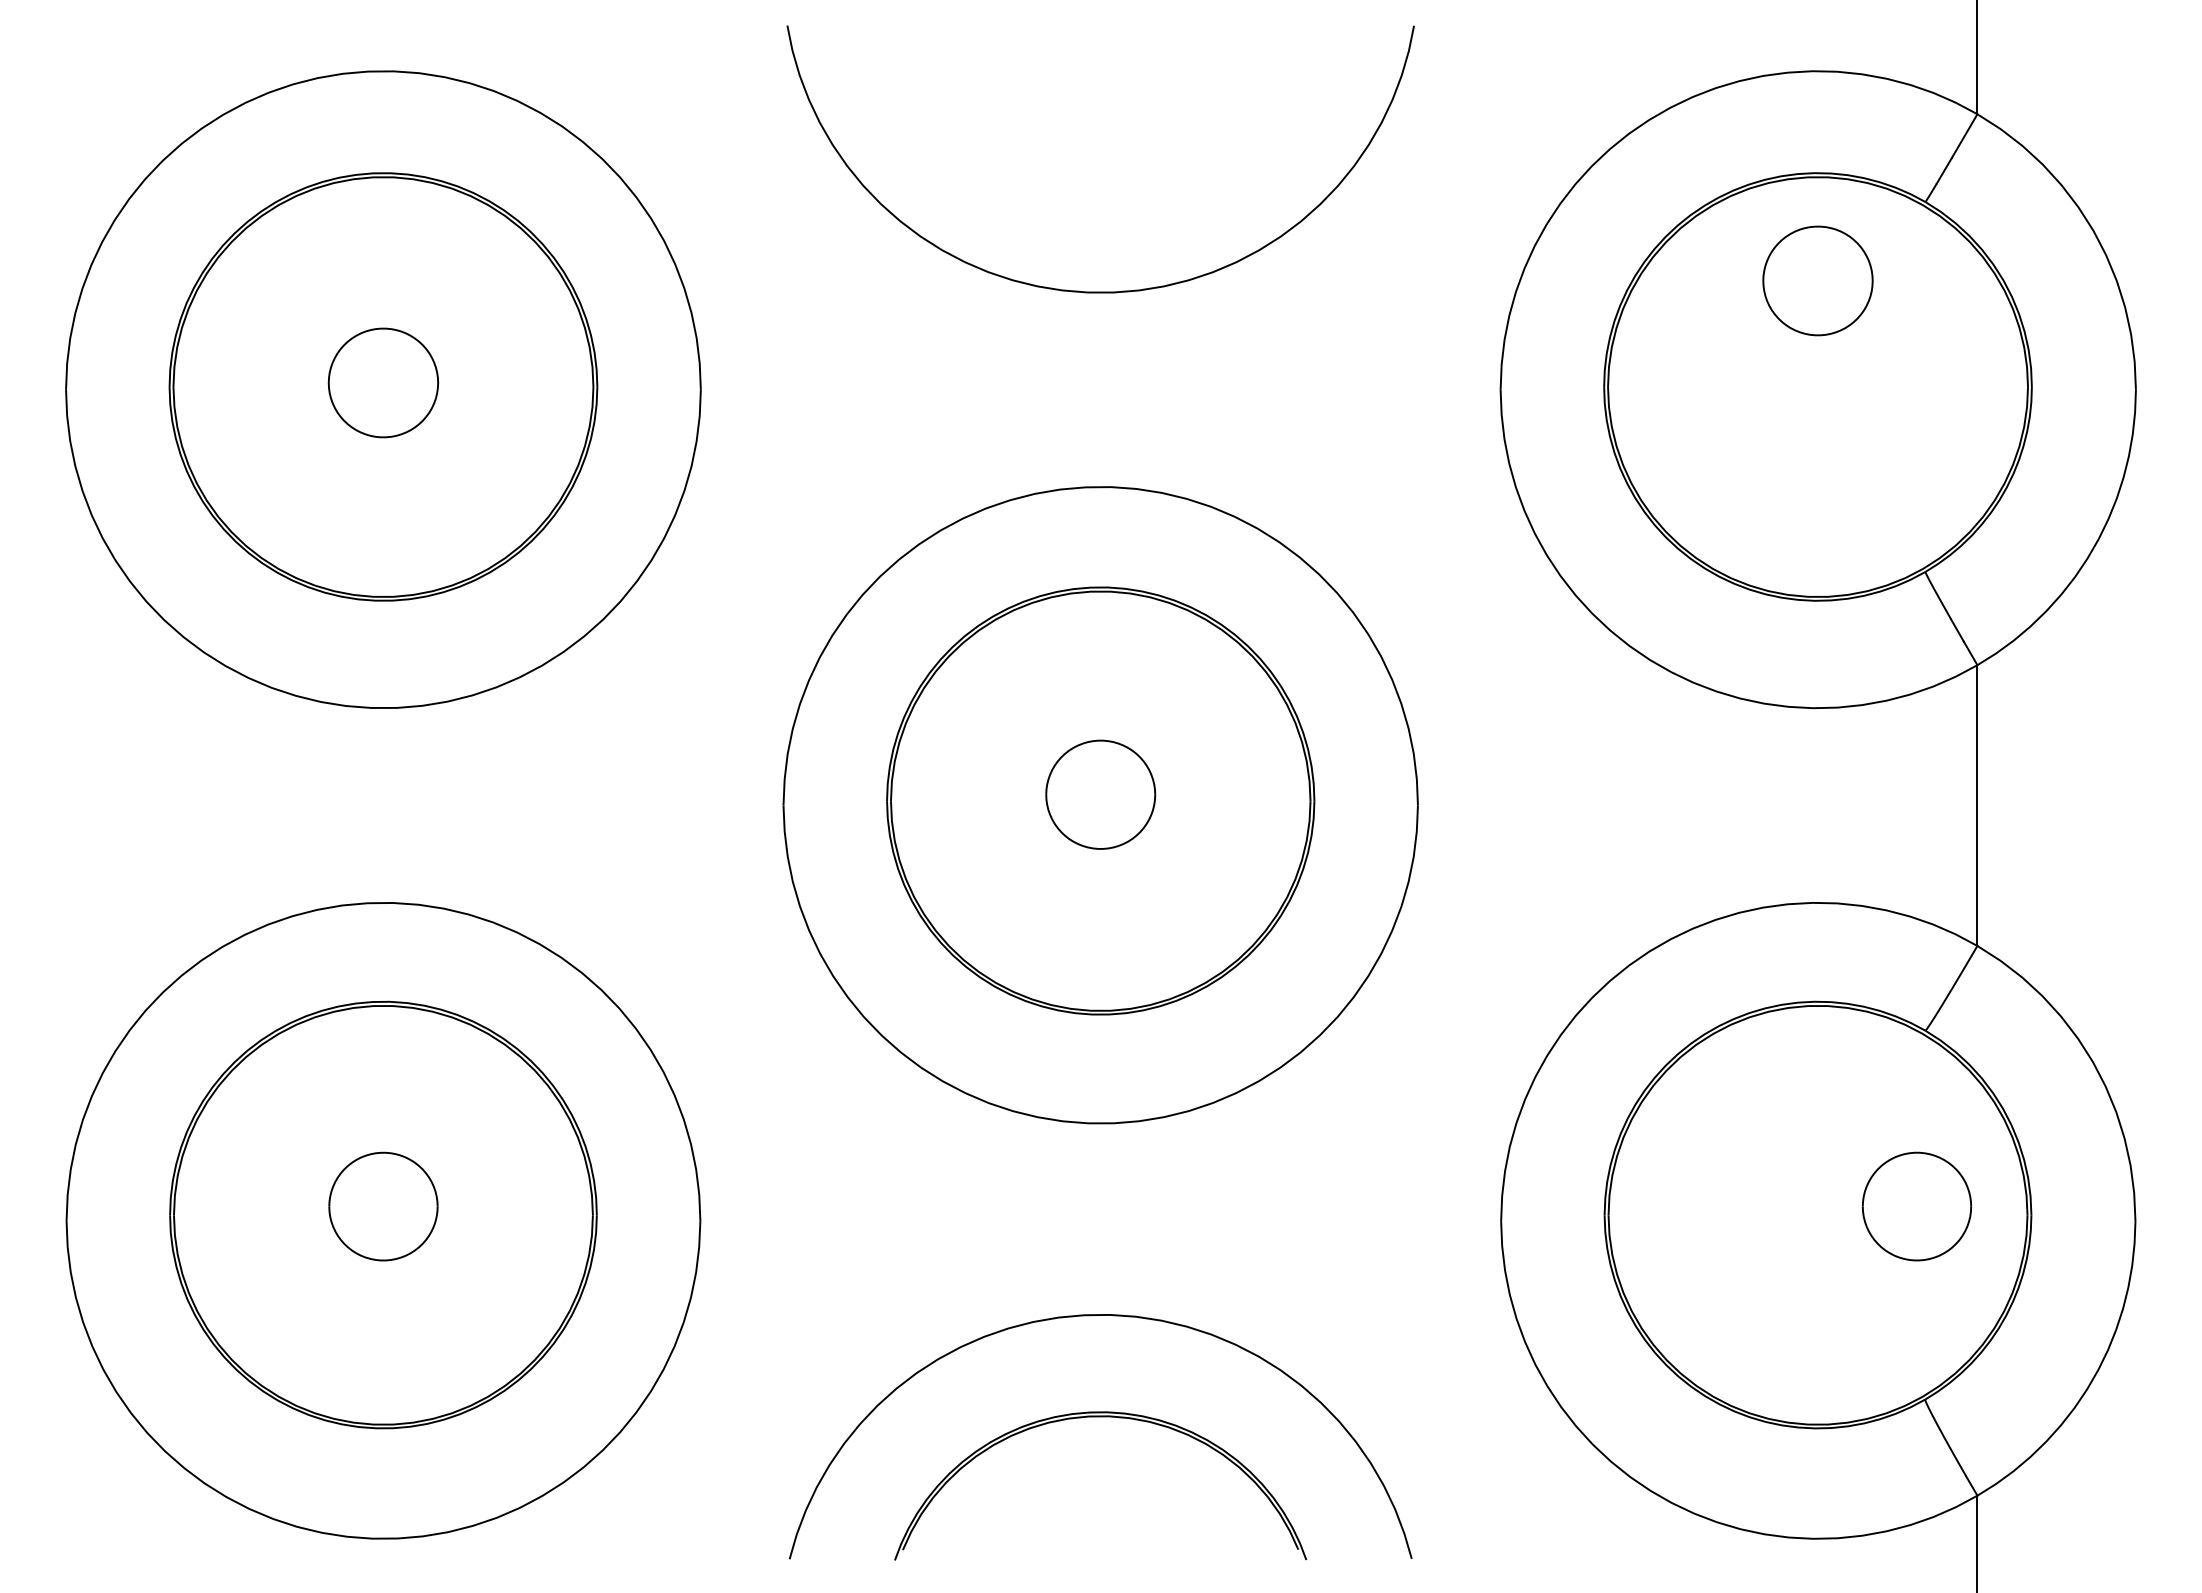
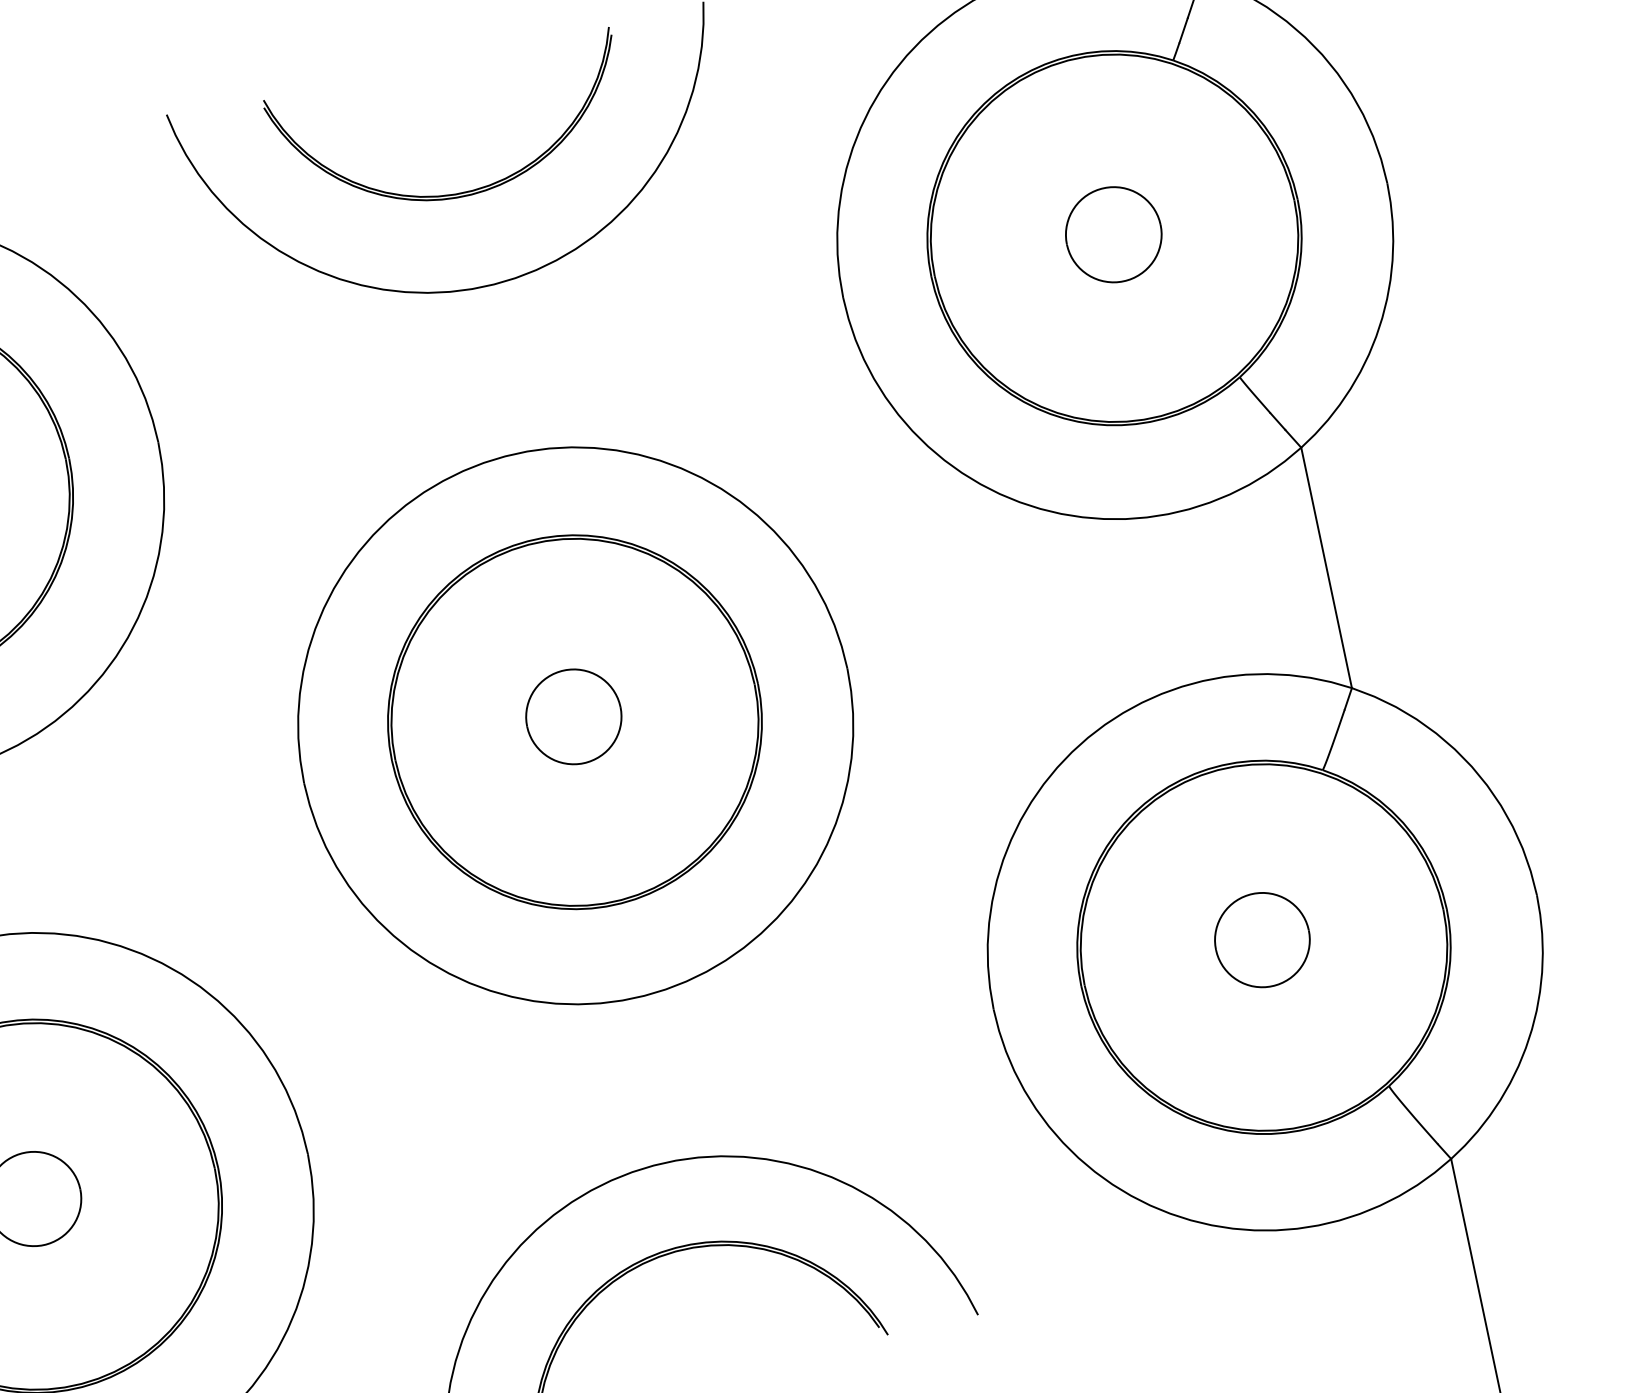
part: (1100, 181) -> (462, 191), added
part: (1817, 280) -> (1113, 234), moved
part: (1916, 1206) -> (1261, 940), moved

